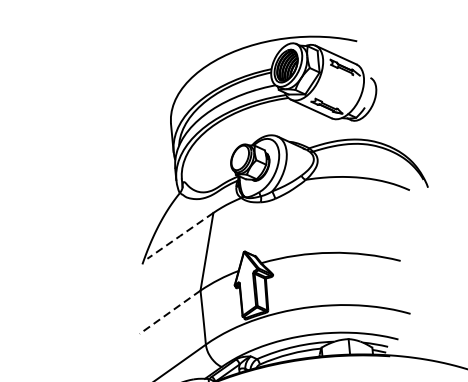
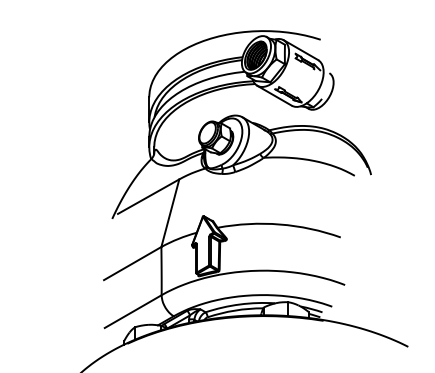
line: (179, 236) -> (147, 197), dashed -> solid
line: (169, 312) -> (132, 263), dashed -> solid

